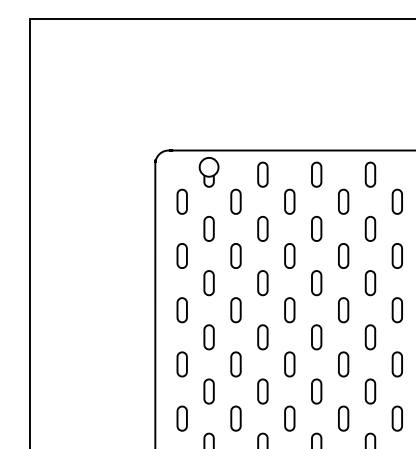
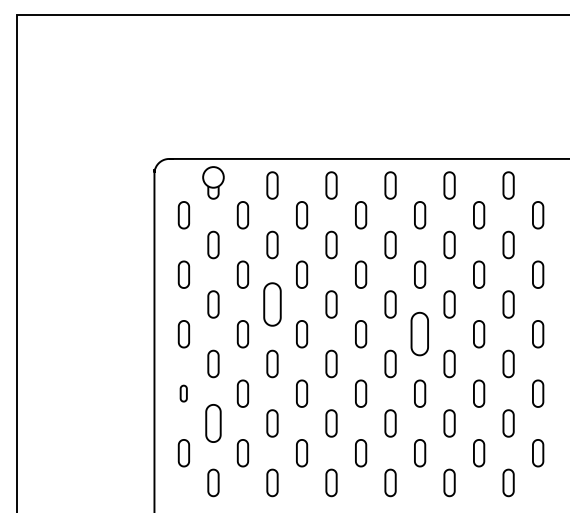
part: (262, 283) -> (272, 304), size x1.6
part: (397, 310) -> (420, 334), size x1.6
part: (181, 364) -> (183, 393), size x0.6
part: (209, 391) -> (213, 423), size x1.4

